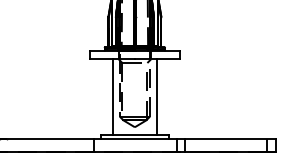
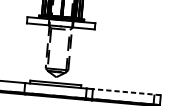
line: (112, 96) -> (41, 52), removed
line: (156, 96) -> (74, 55), removed
line: (229, 138) -> (126, 91), solid -> dashed

